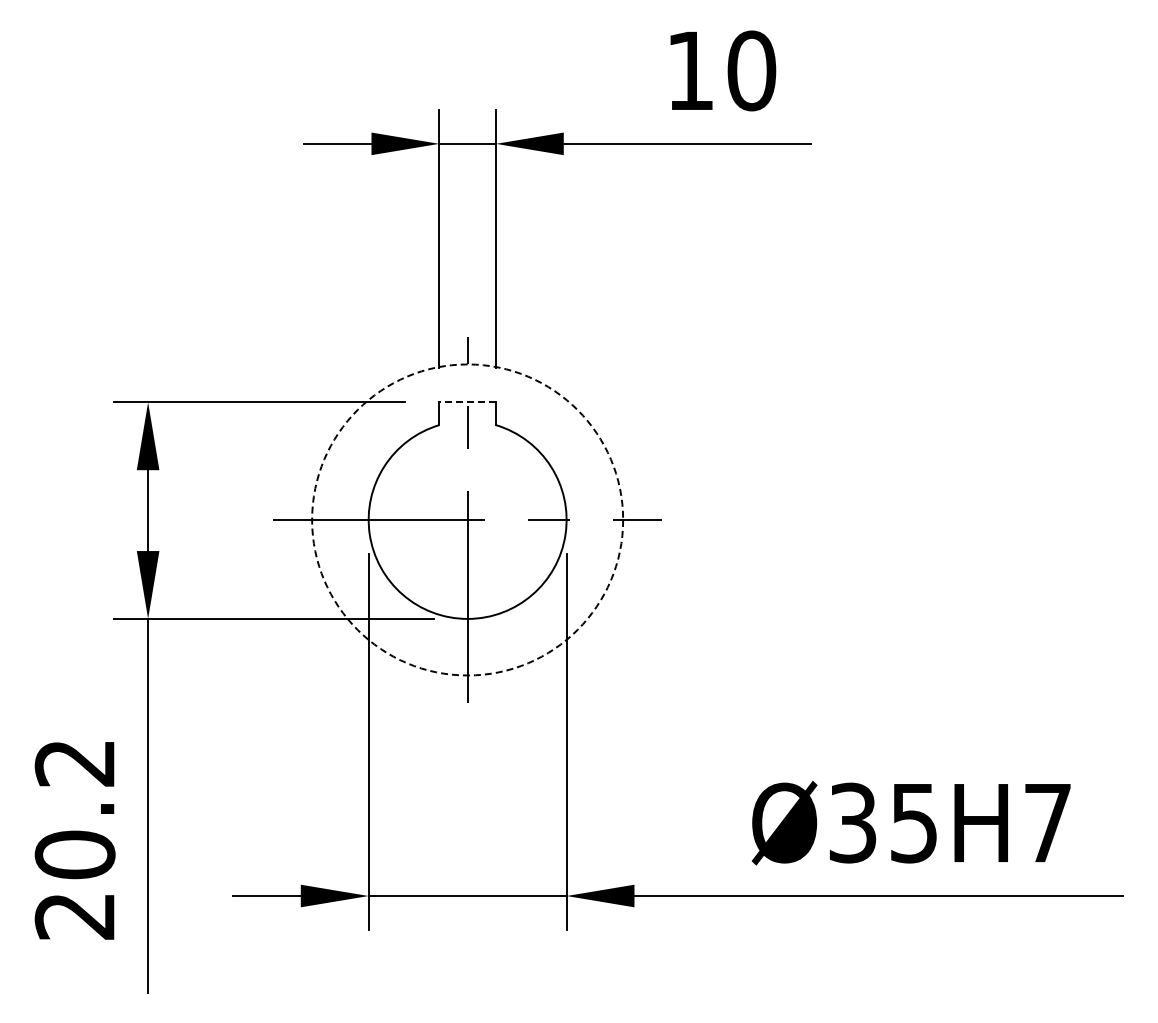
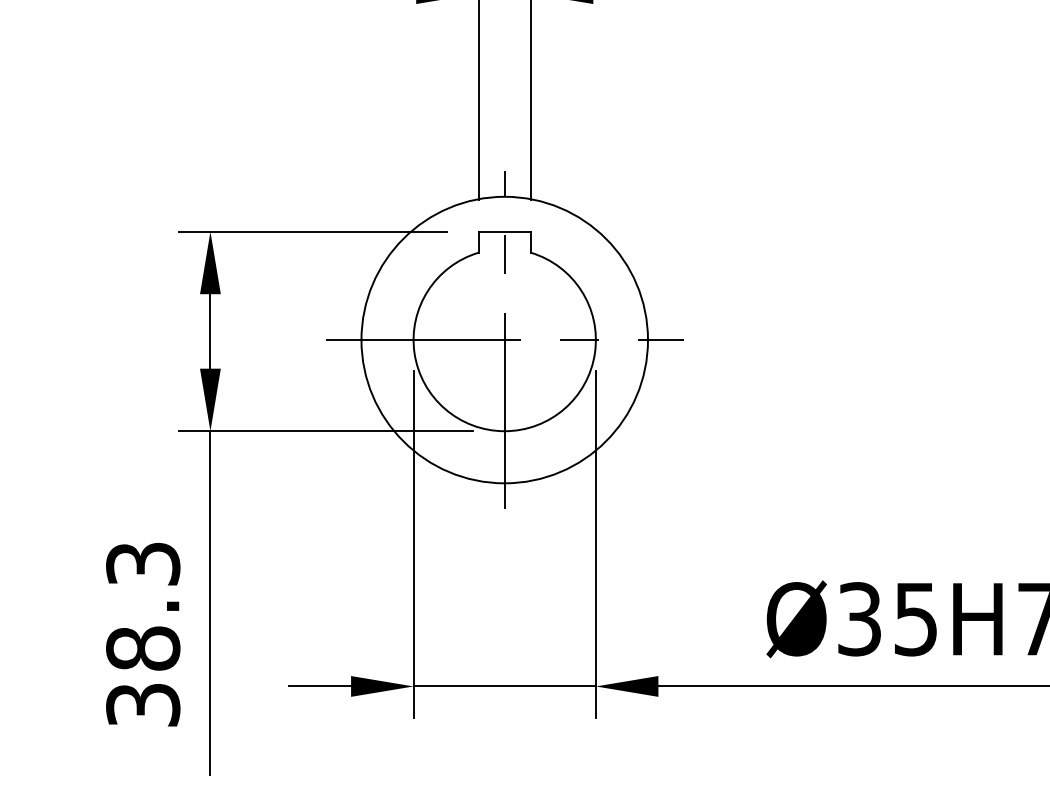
line: (467, 402) -> (504, 231), dashed -> solid
circle: (467, 519) -> (504, 339), dashed -> solid
text: (74, 839) -> (142, 634), 20.2 -> 38.3

